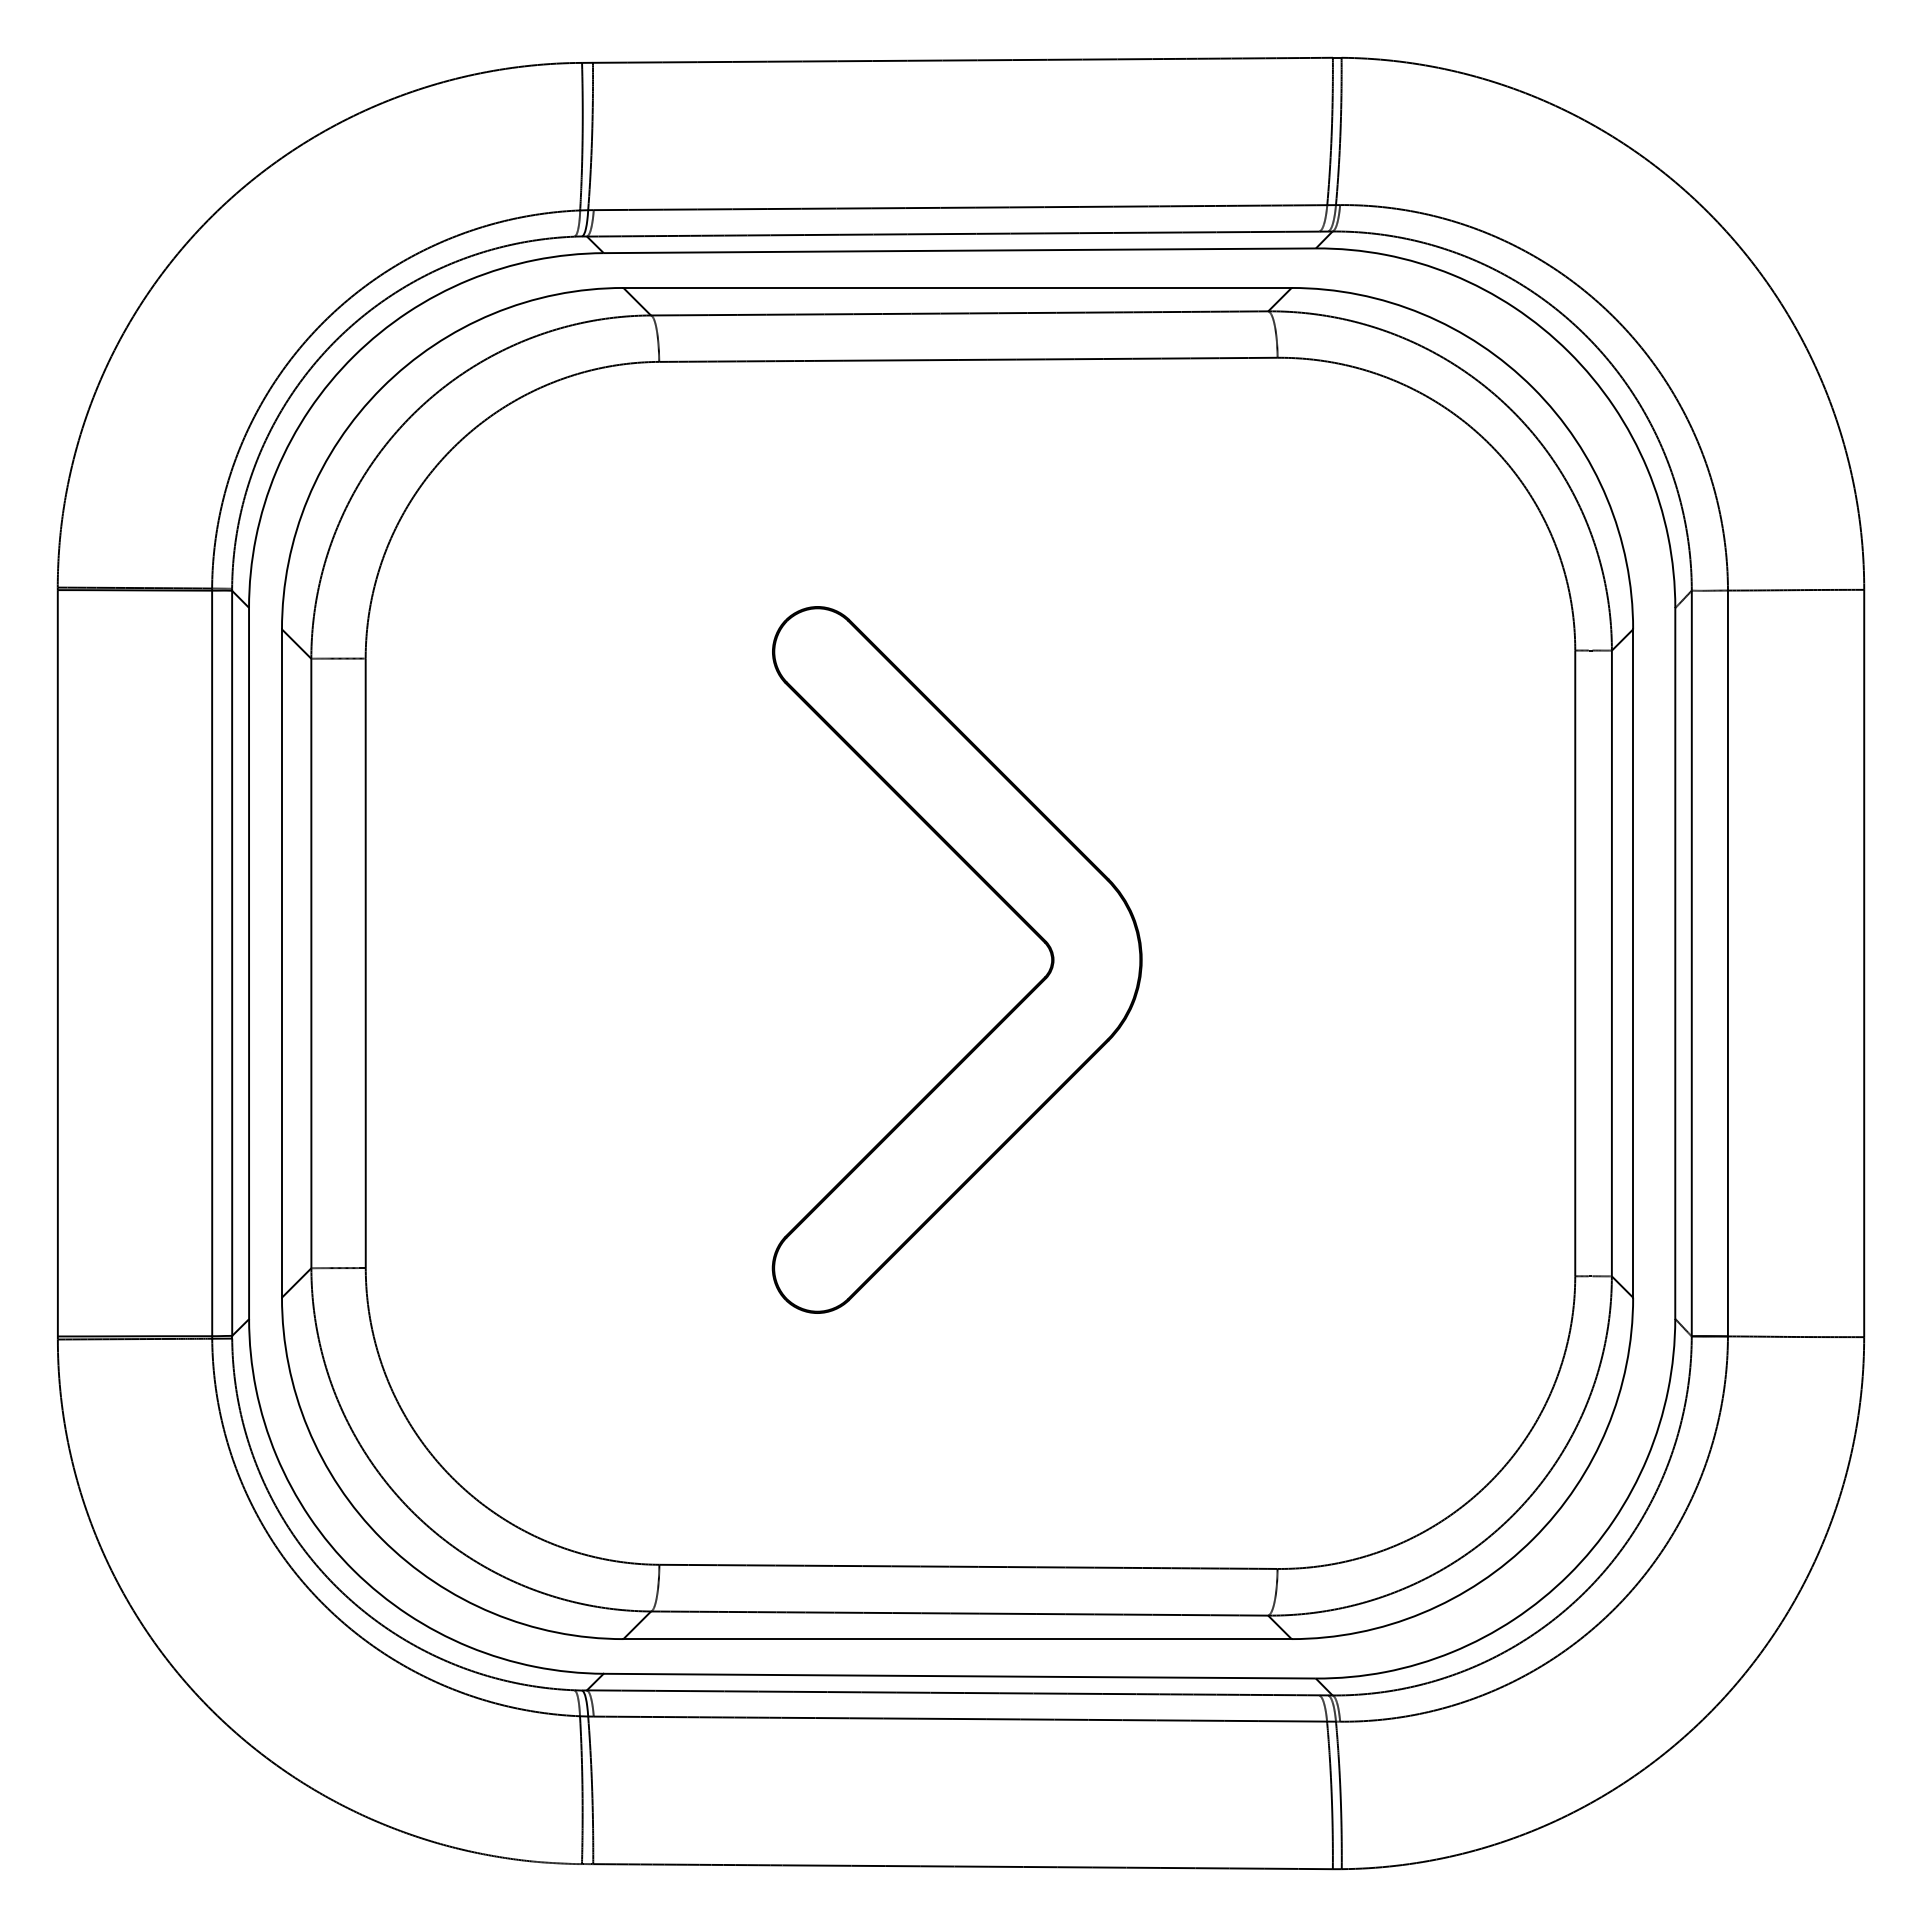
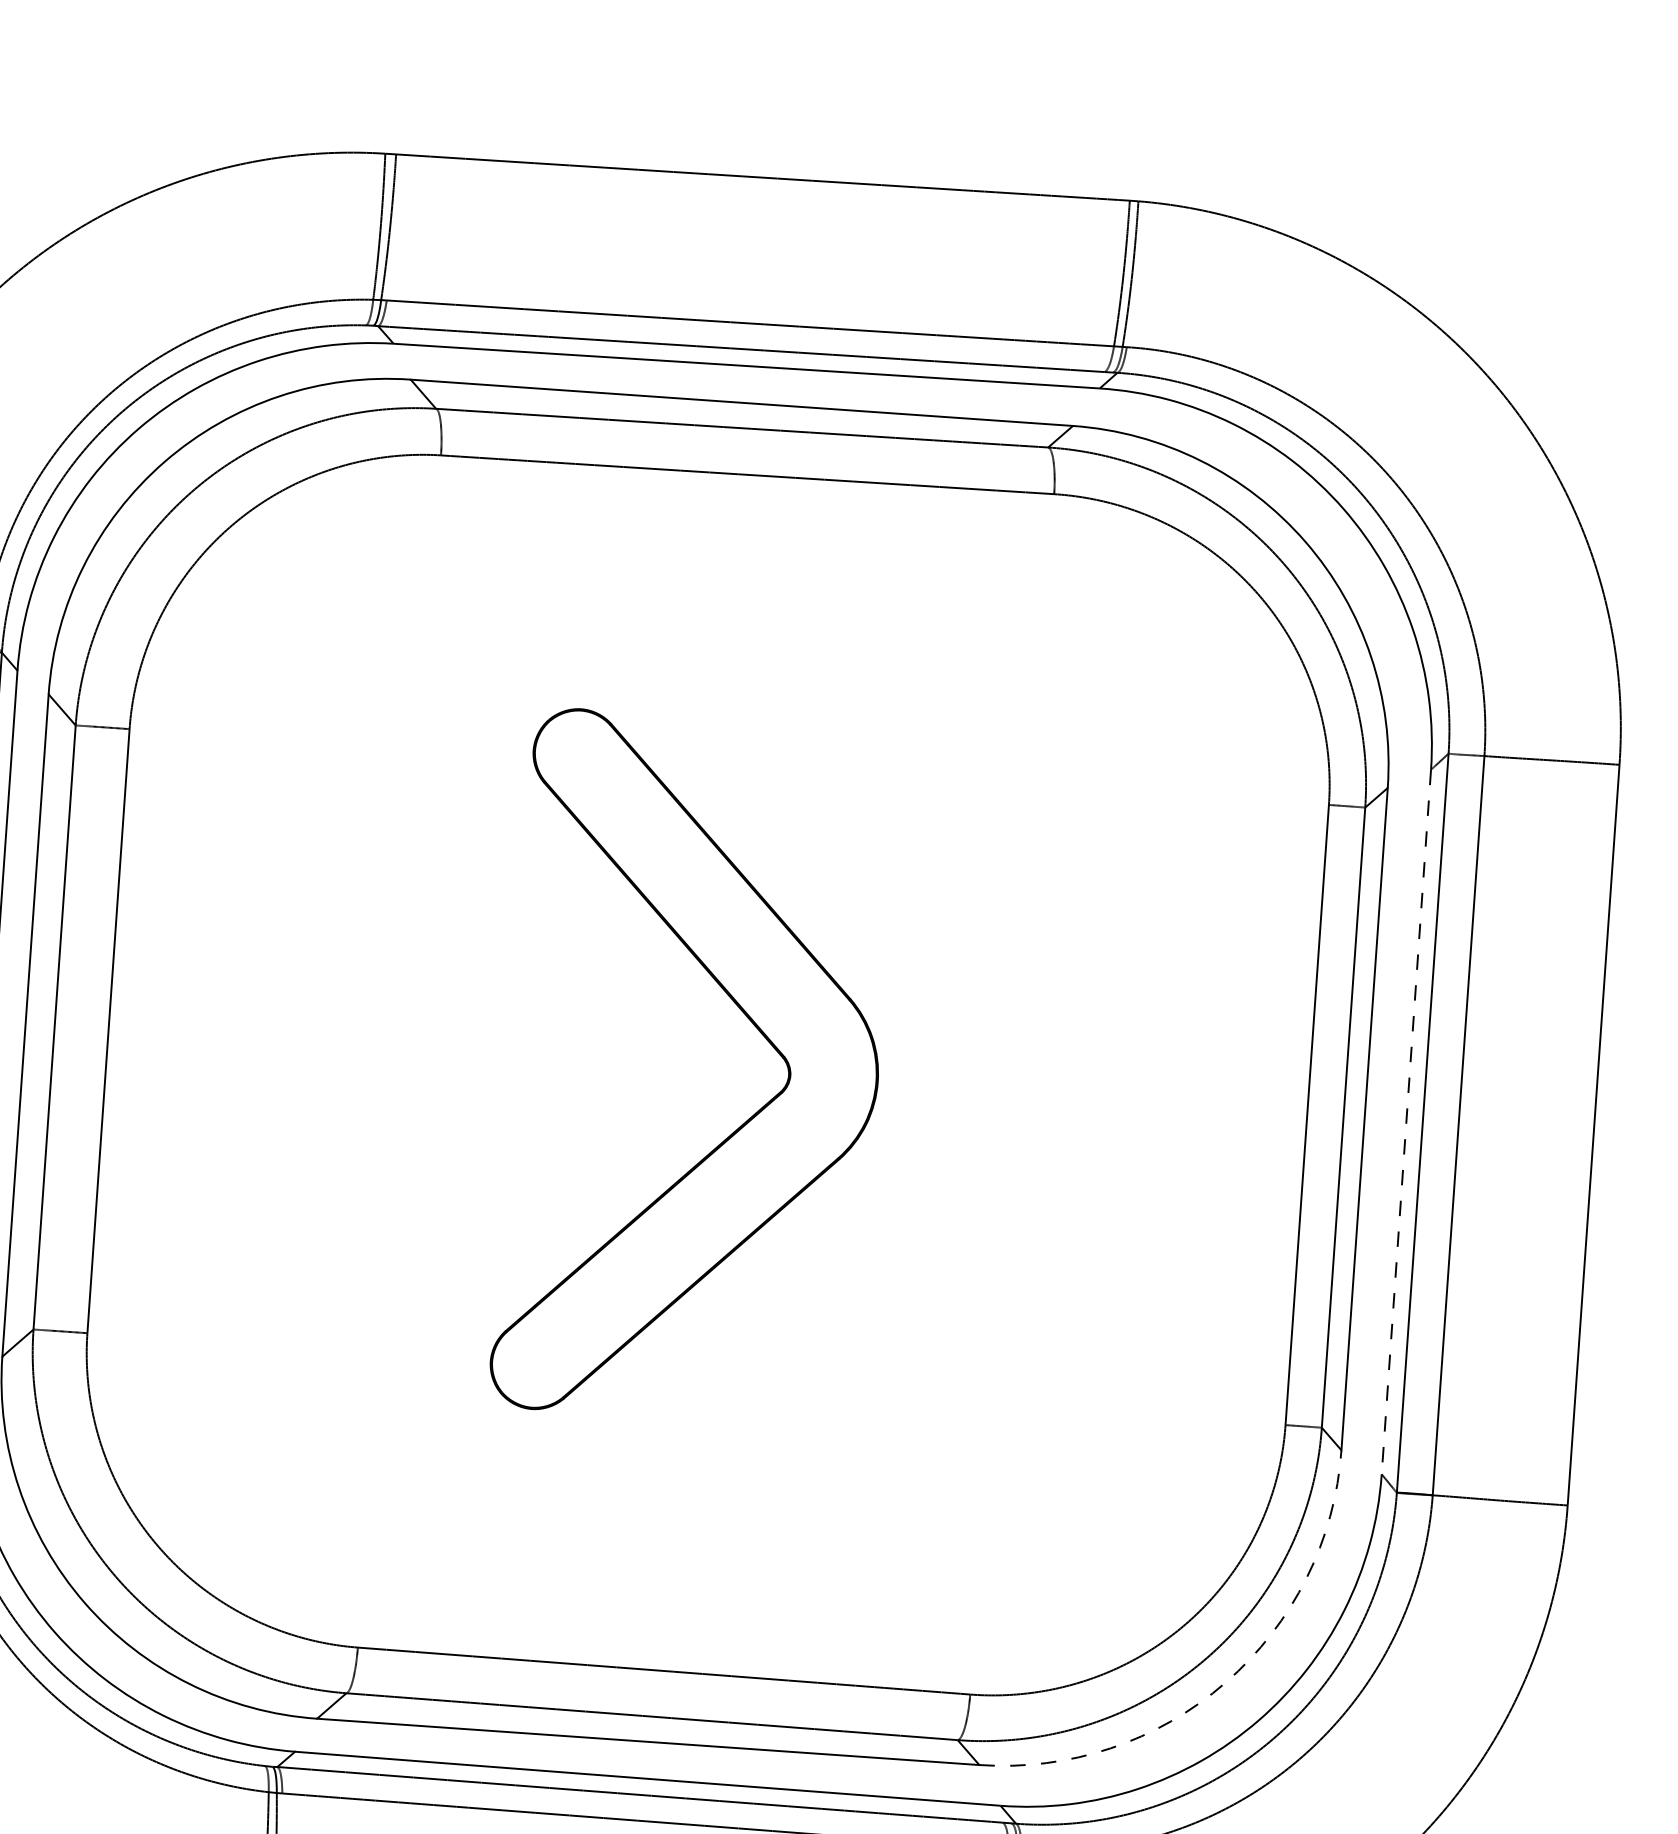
line: (1675, 964) -> (1406, 1123), solid -> dashed
arc: (1533, 1539) -> (1225, 1683), solid -> dashed

